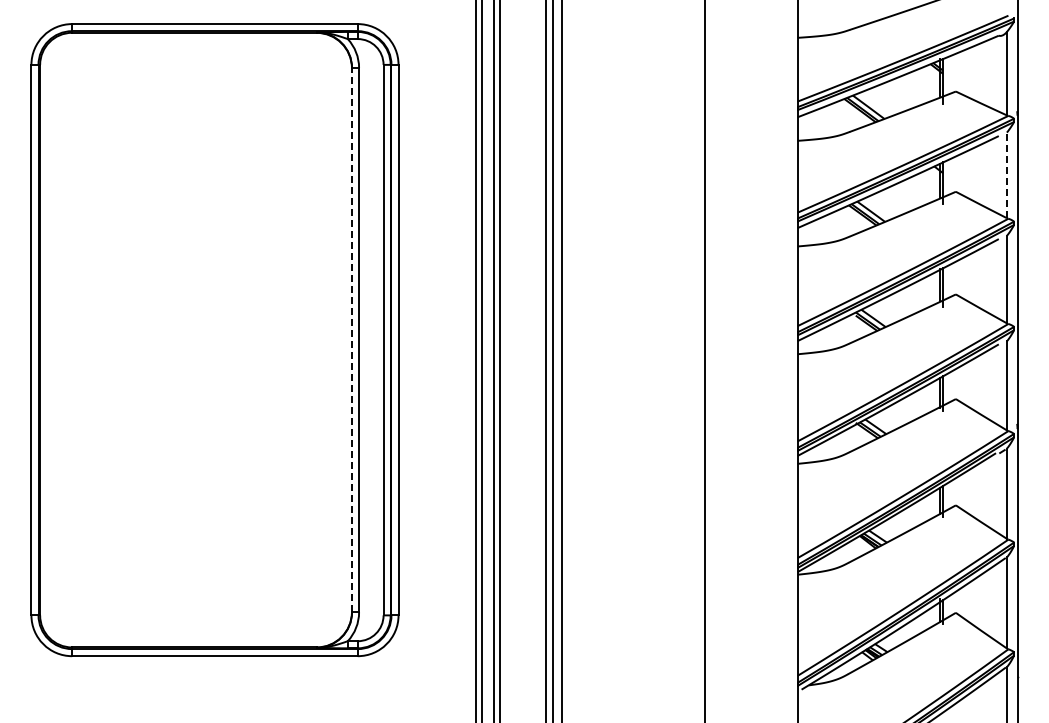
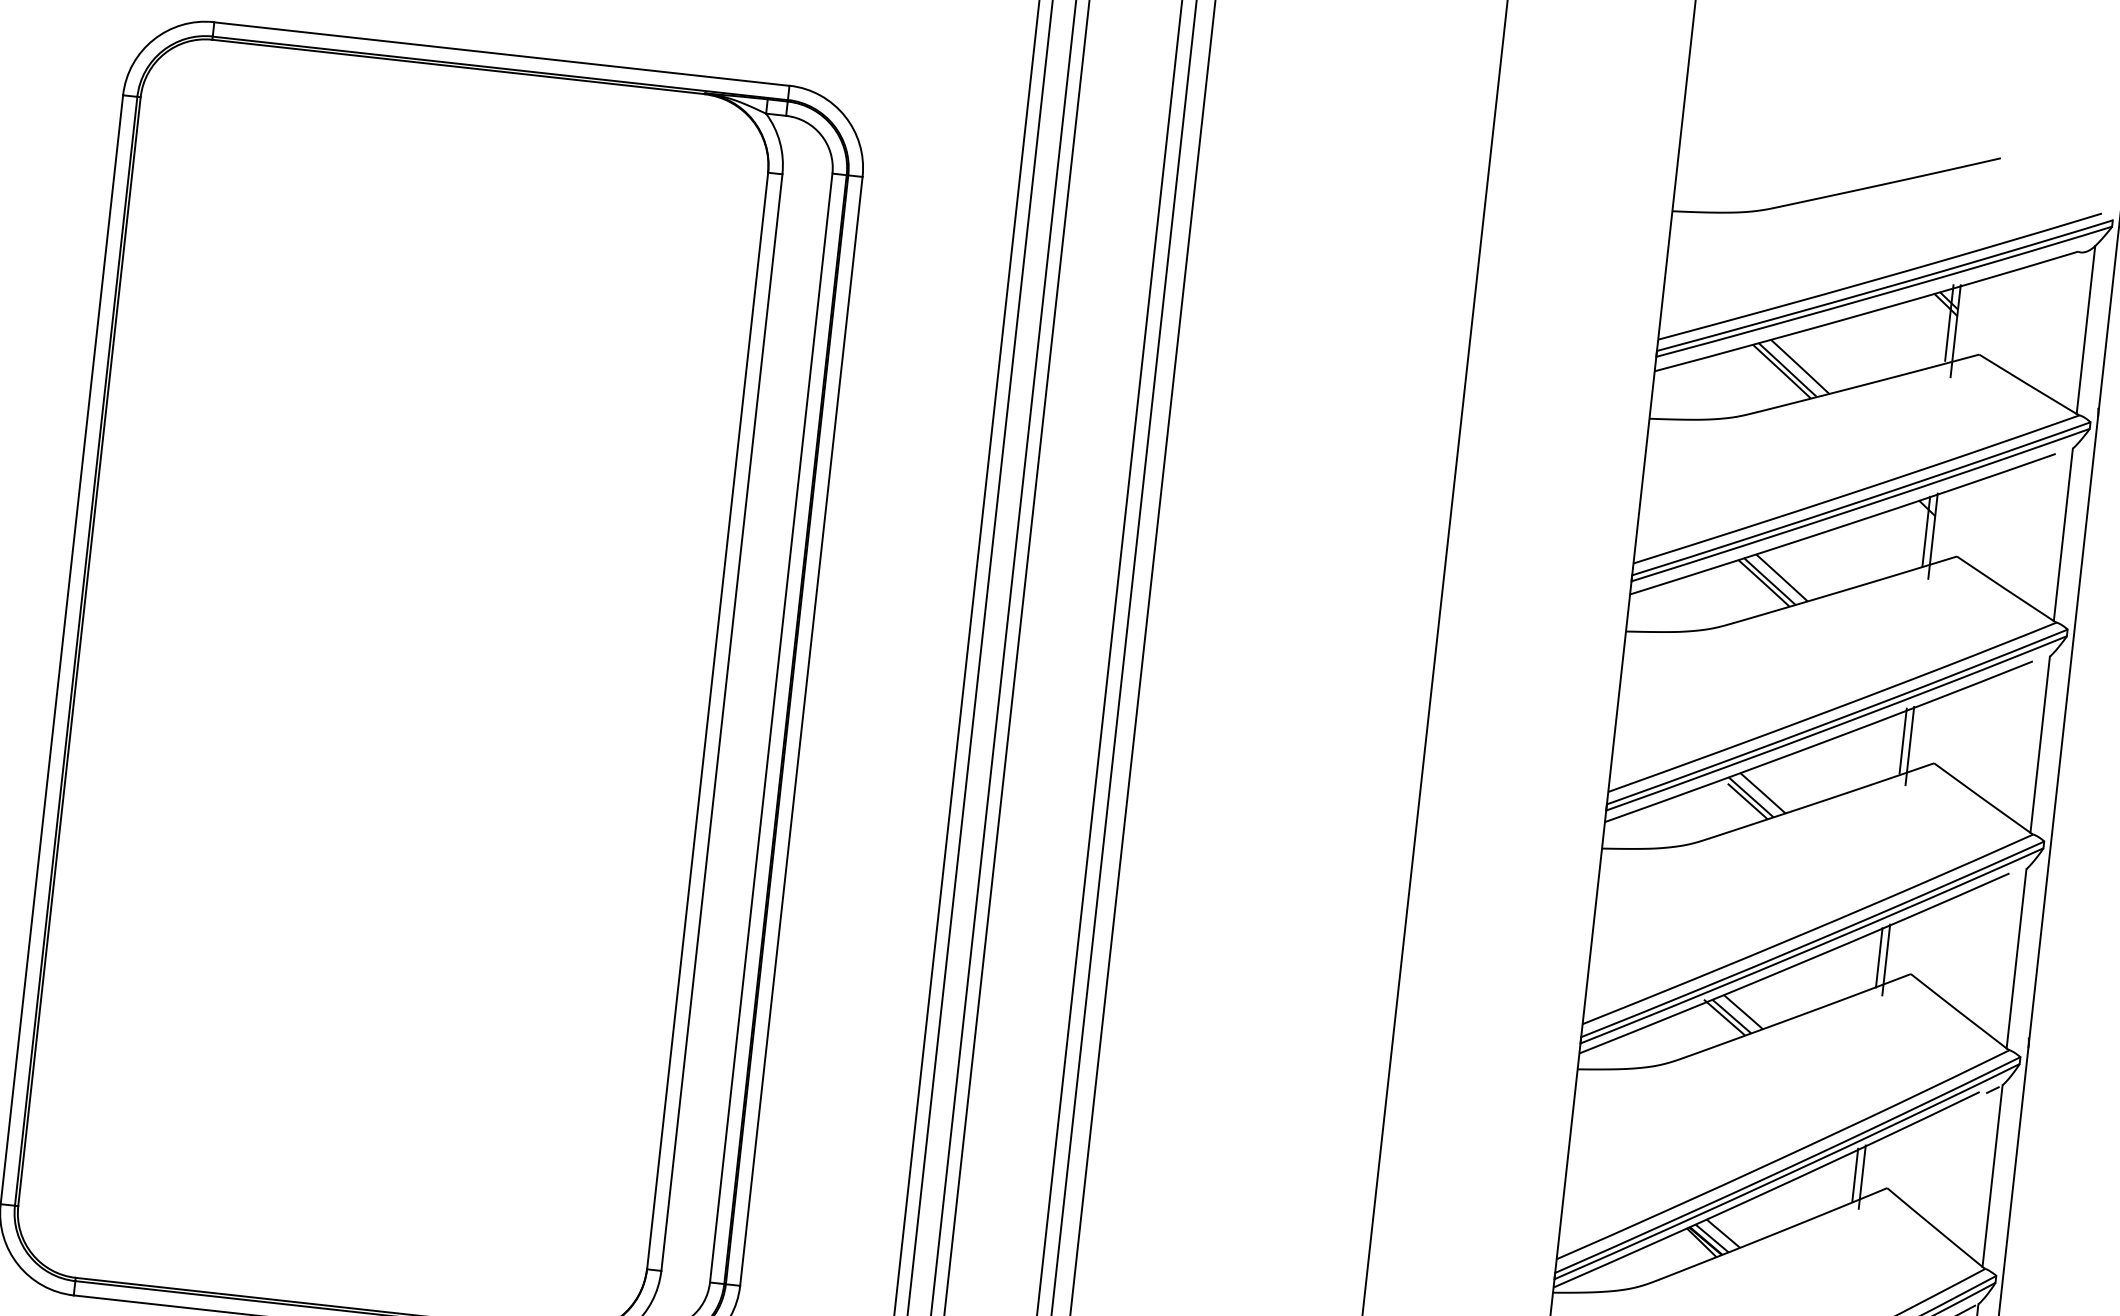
line: (1006, 175) -> (2062, 534), dashed -> solid
line: (352, 339) -> (708, 719), dashed -> solid

